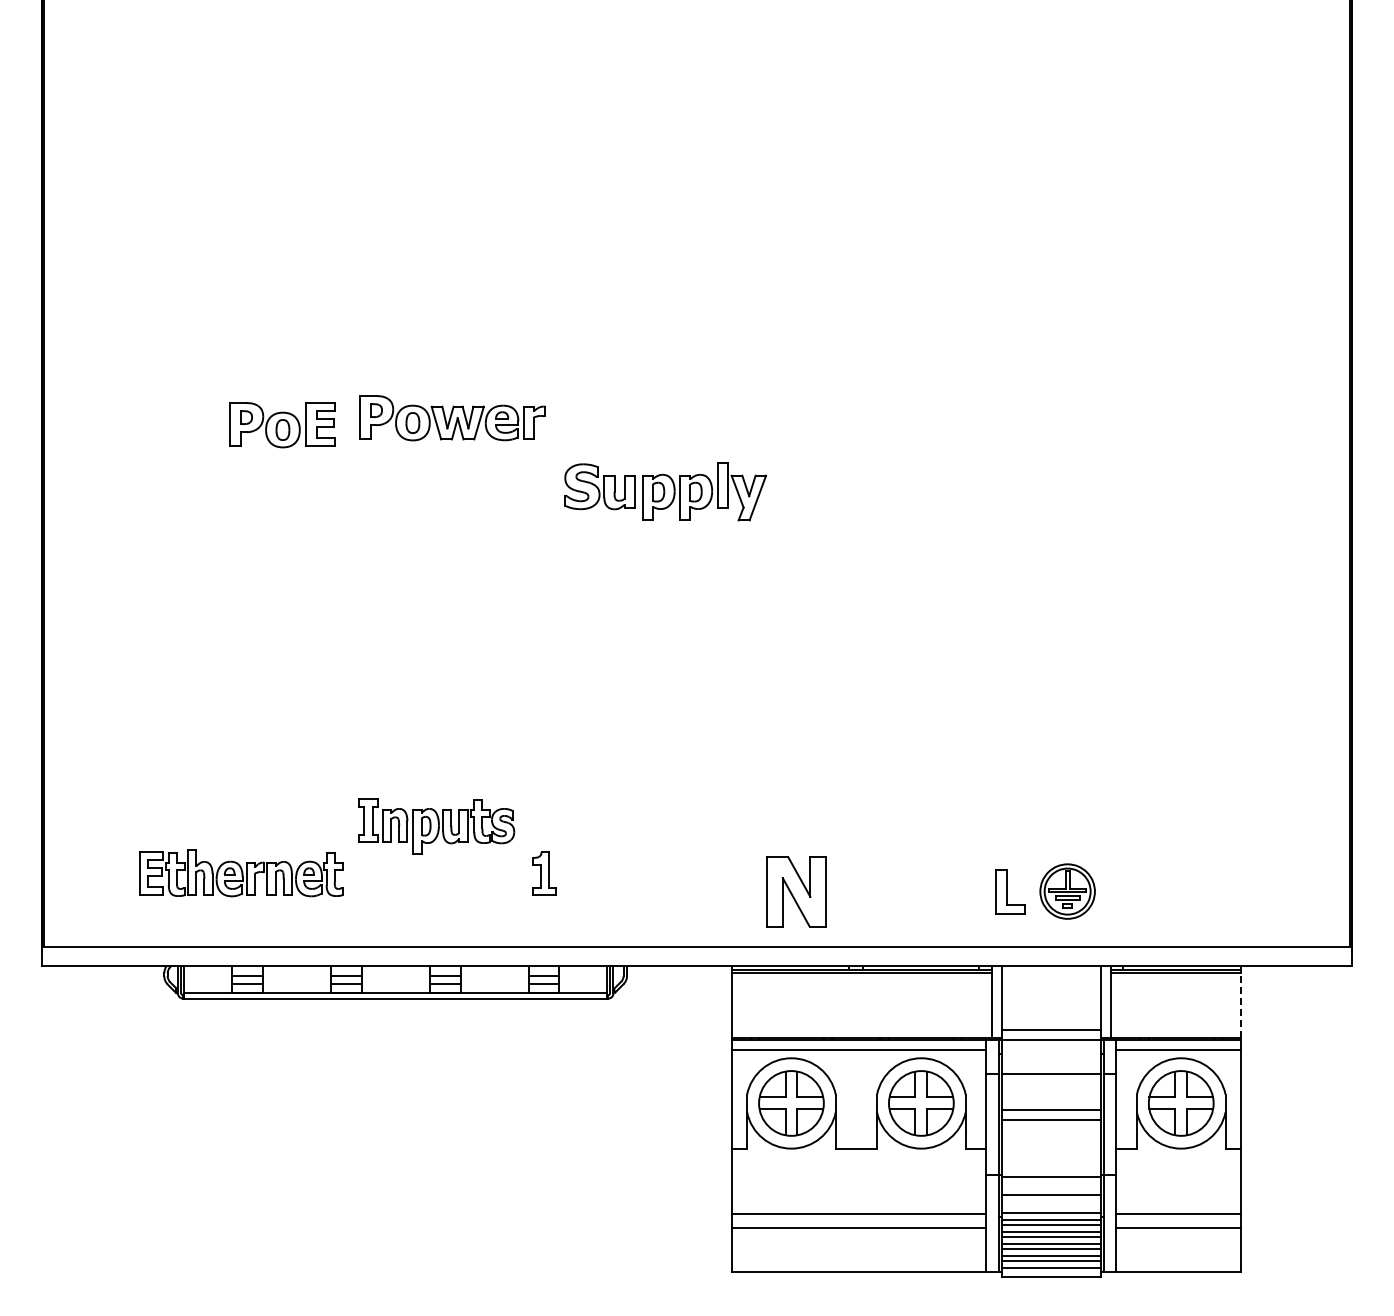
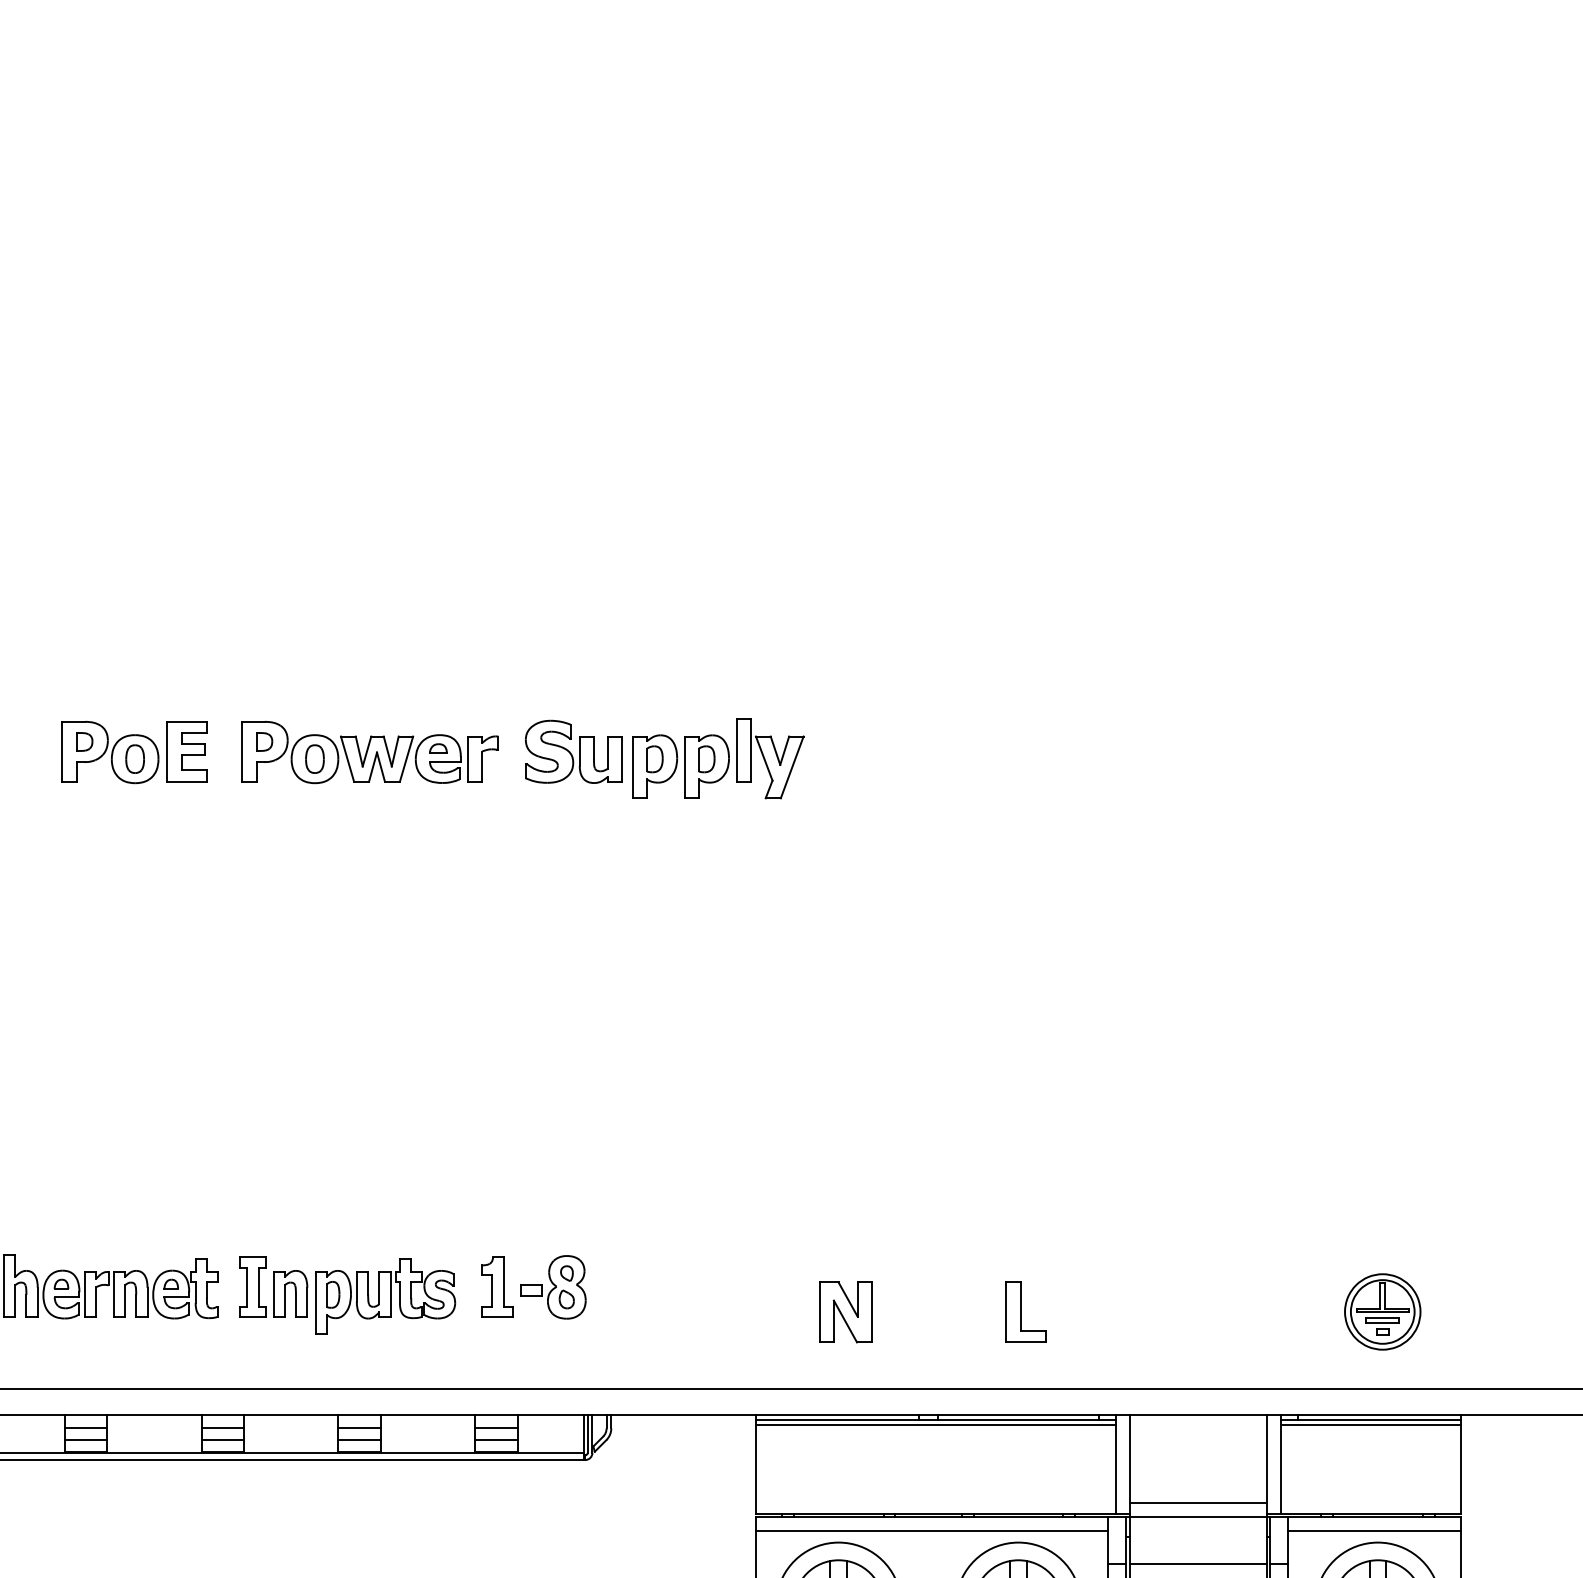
part: (452, 418) -> (369, 752), moved
part: (282, 425) -> (134, 752), moved
part: (436, 826) -> (347, 1295), moved
part: (585, 873) -> (553, 1286), added
part: (796, 891) -> (845, 1311), size x0.62
part: (1010, 891) -> (1025, 1311), moved
part: (1067, 891) -> (1382, 1311), moved
line: (1240, 1004) -> (1460, 1468), dashed -> solid

